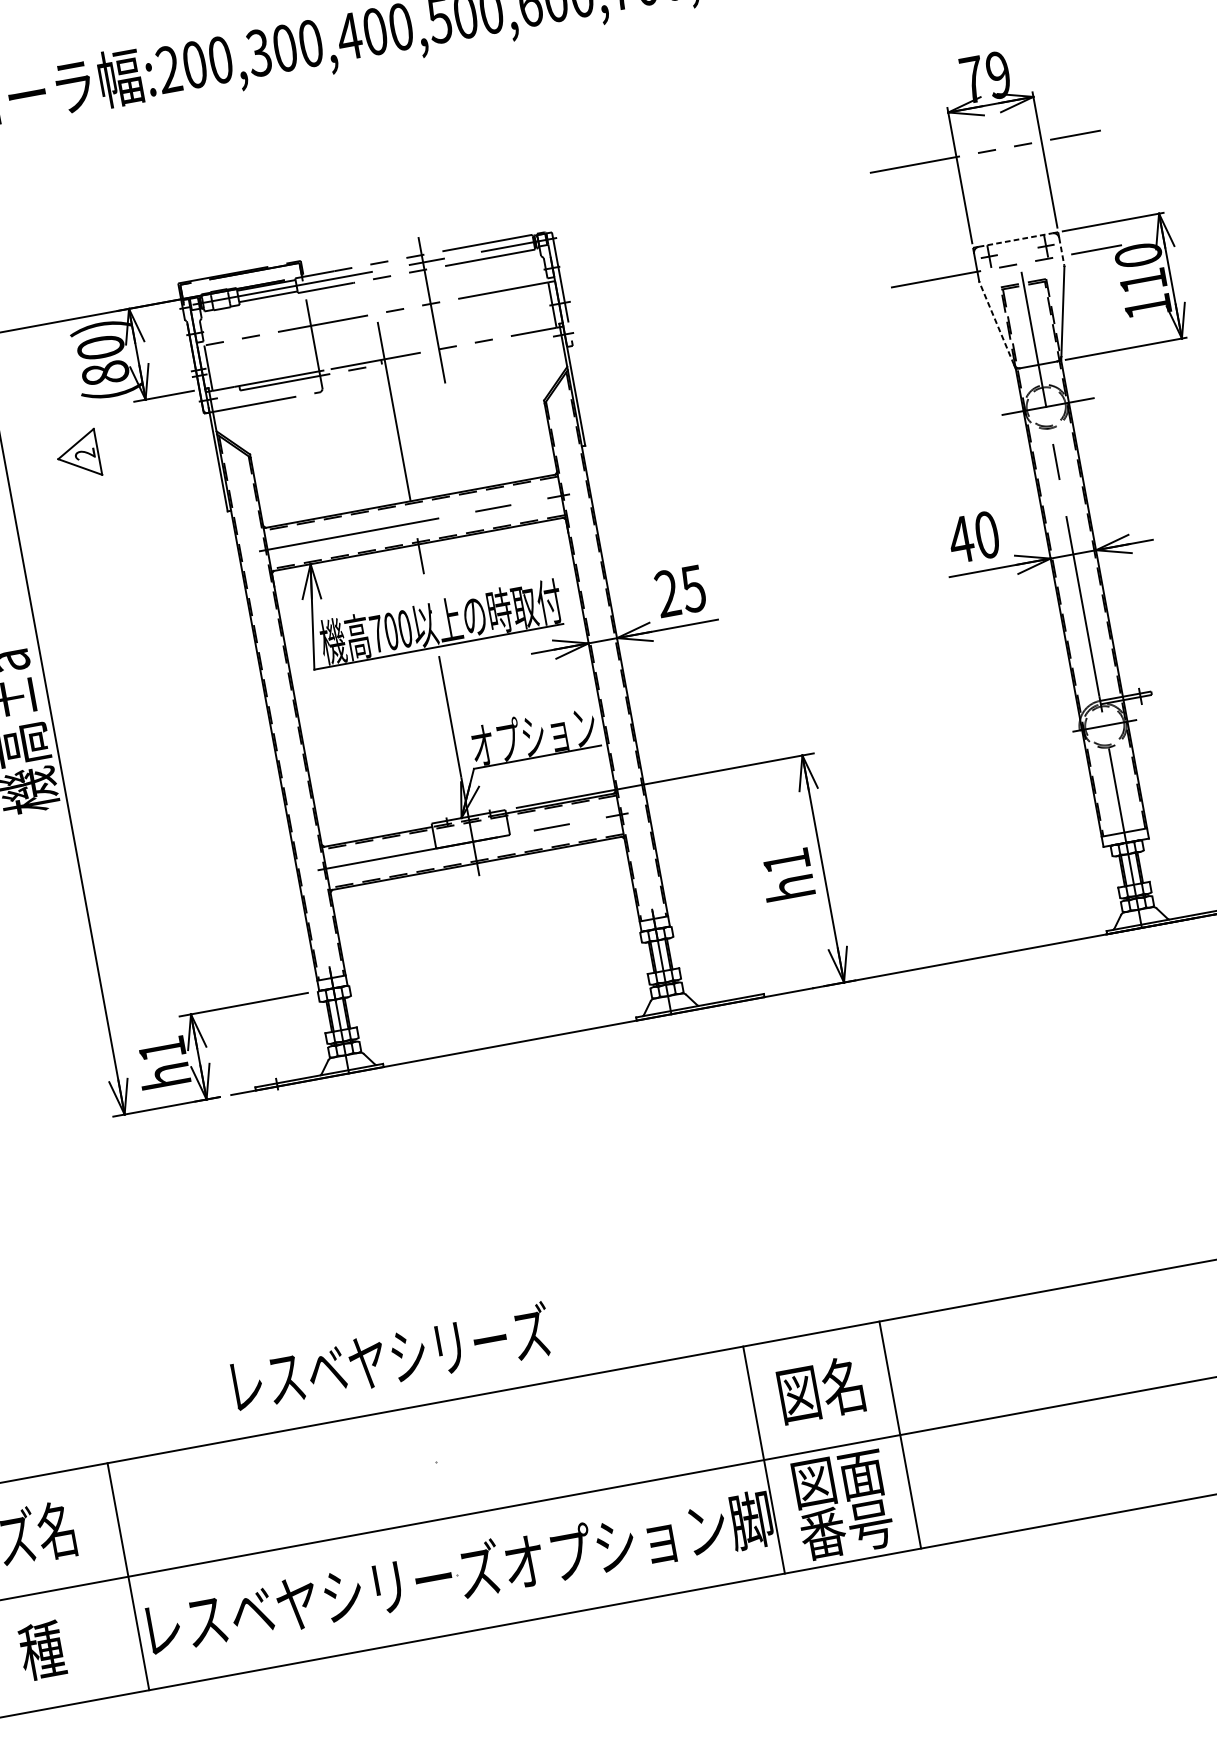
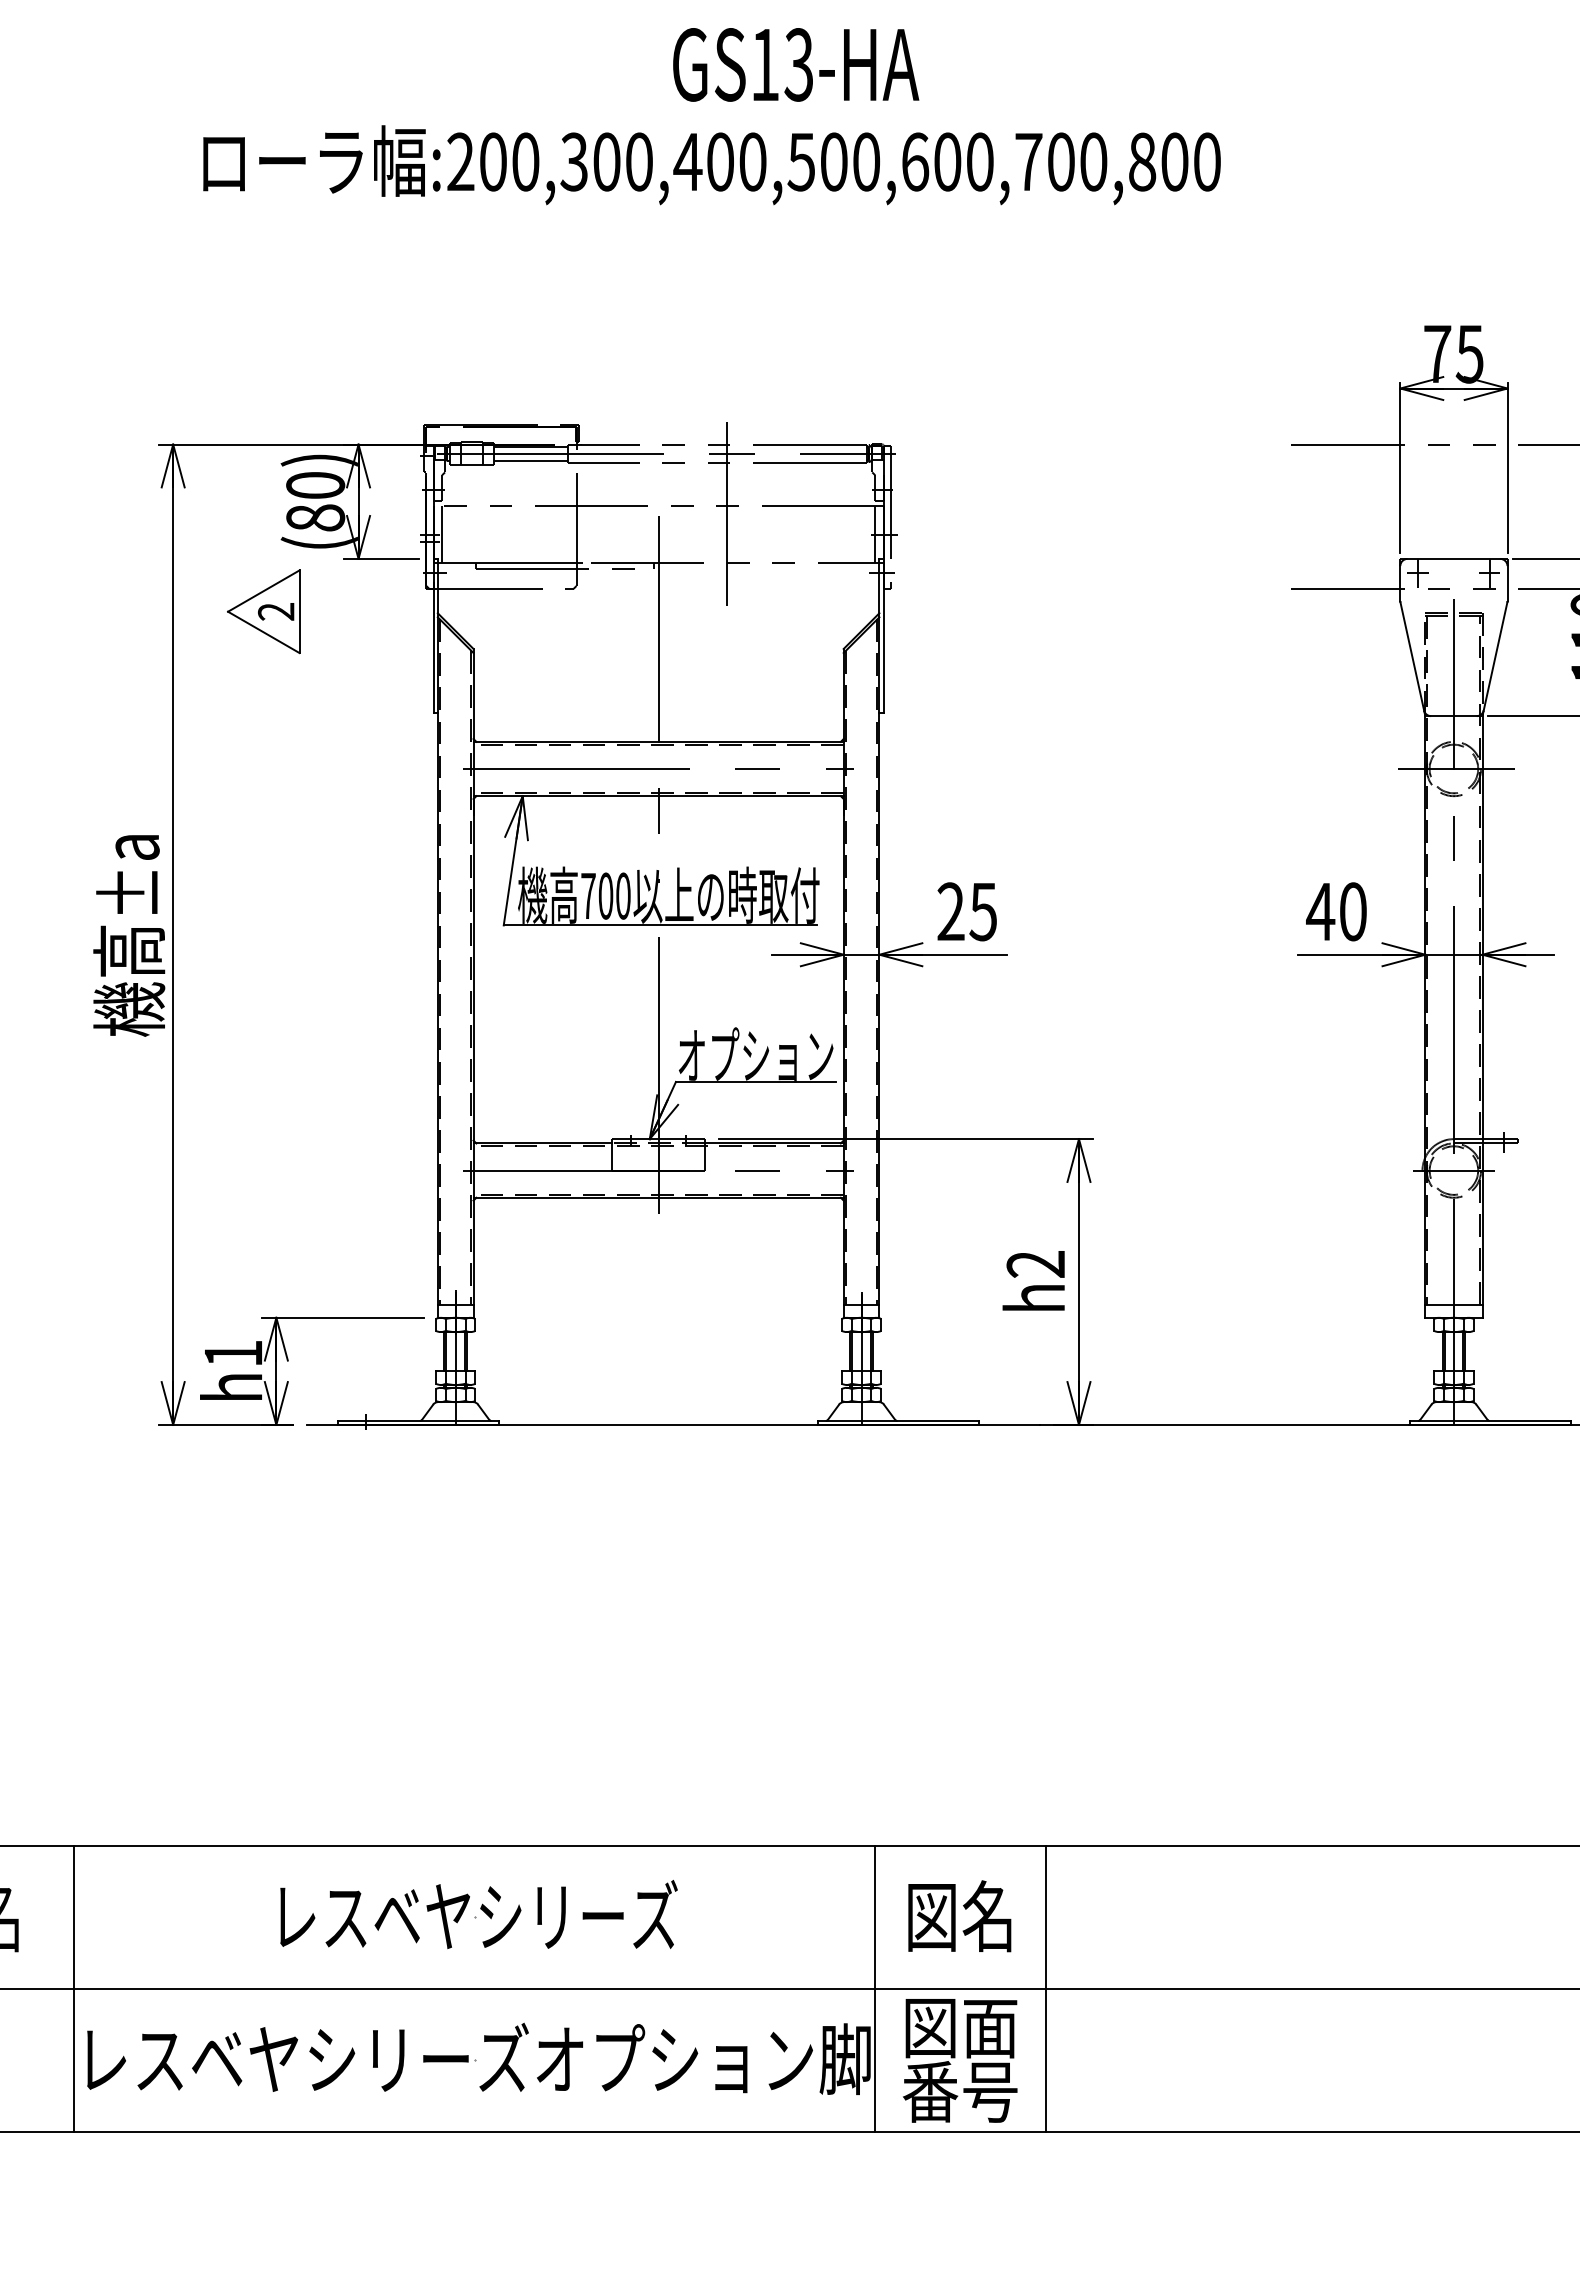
text: (998, 74) -> (1469, 353), 79 -> 75
line: (1016, 239) -> (1454, 558), dashed -> solid
line: (1061, 252) -> (1507, 584), dashed -> solid
line: (996, 323) -> (1412, 656), dashed -> solid
part: (77, 455) -> (263, 611), size x1.43
text: (786, 861) -> (1035, 1264), h1 -> h2
text: (391, 1356) -> (478, 1914), moved

